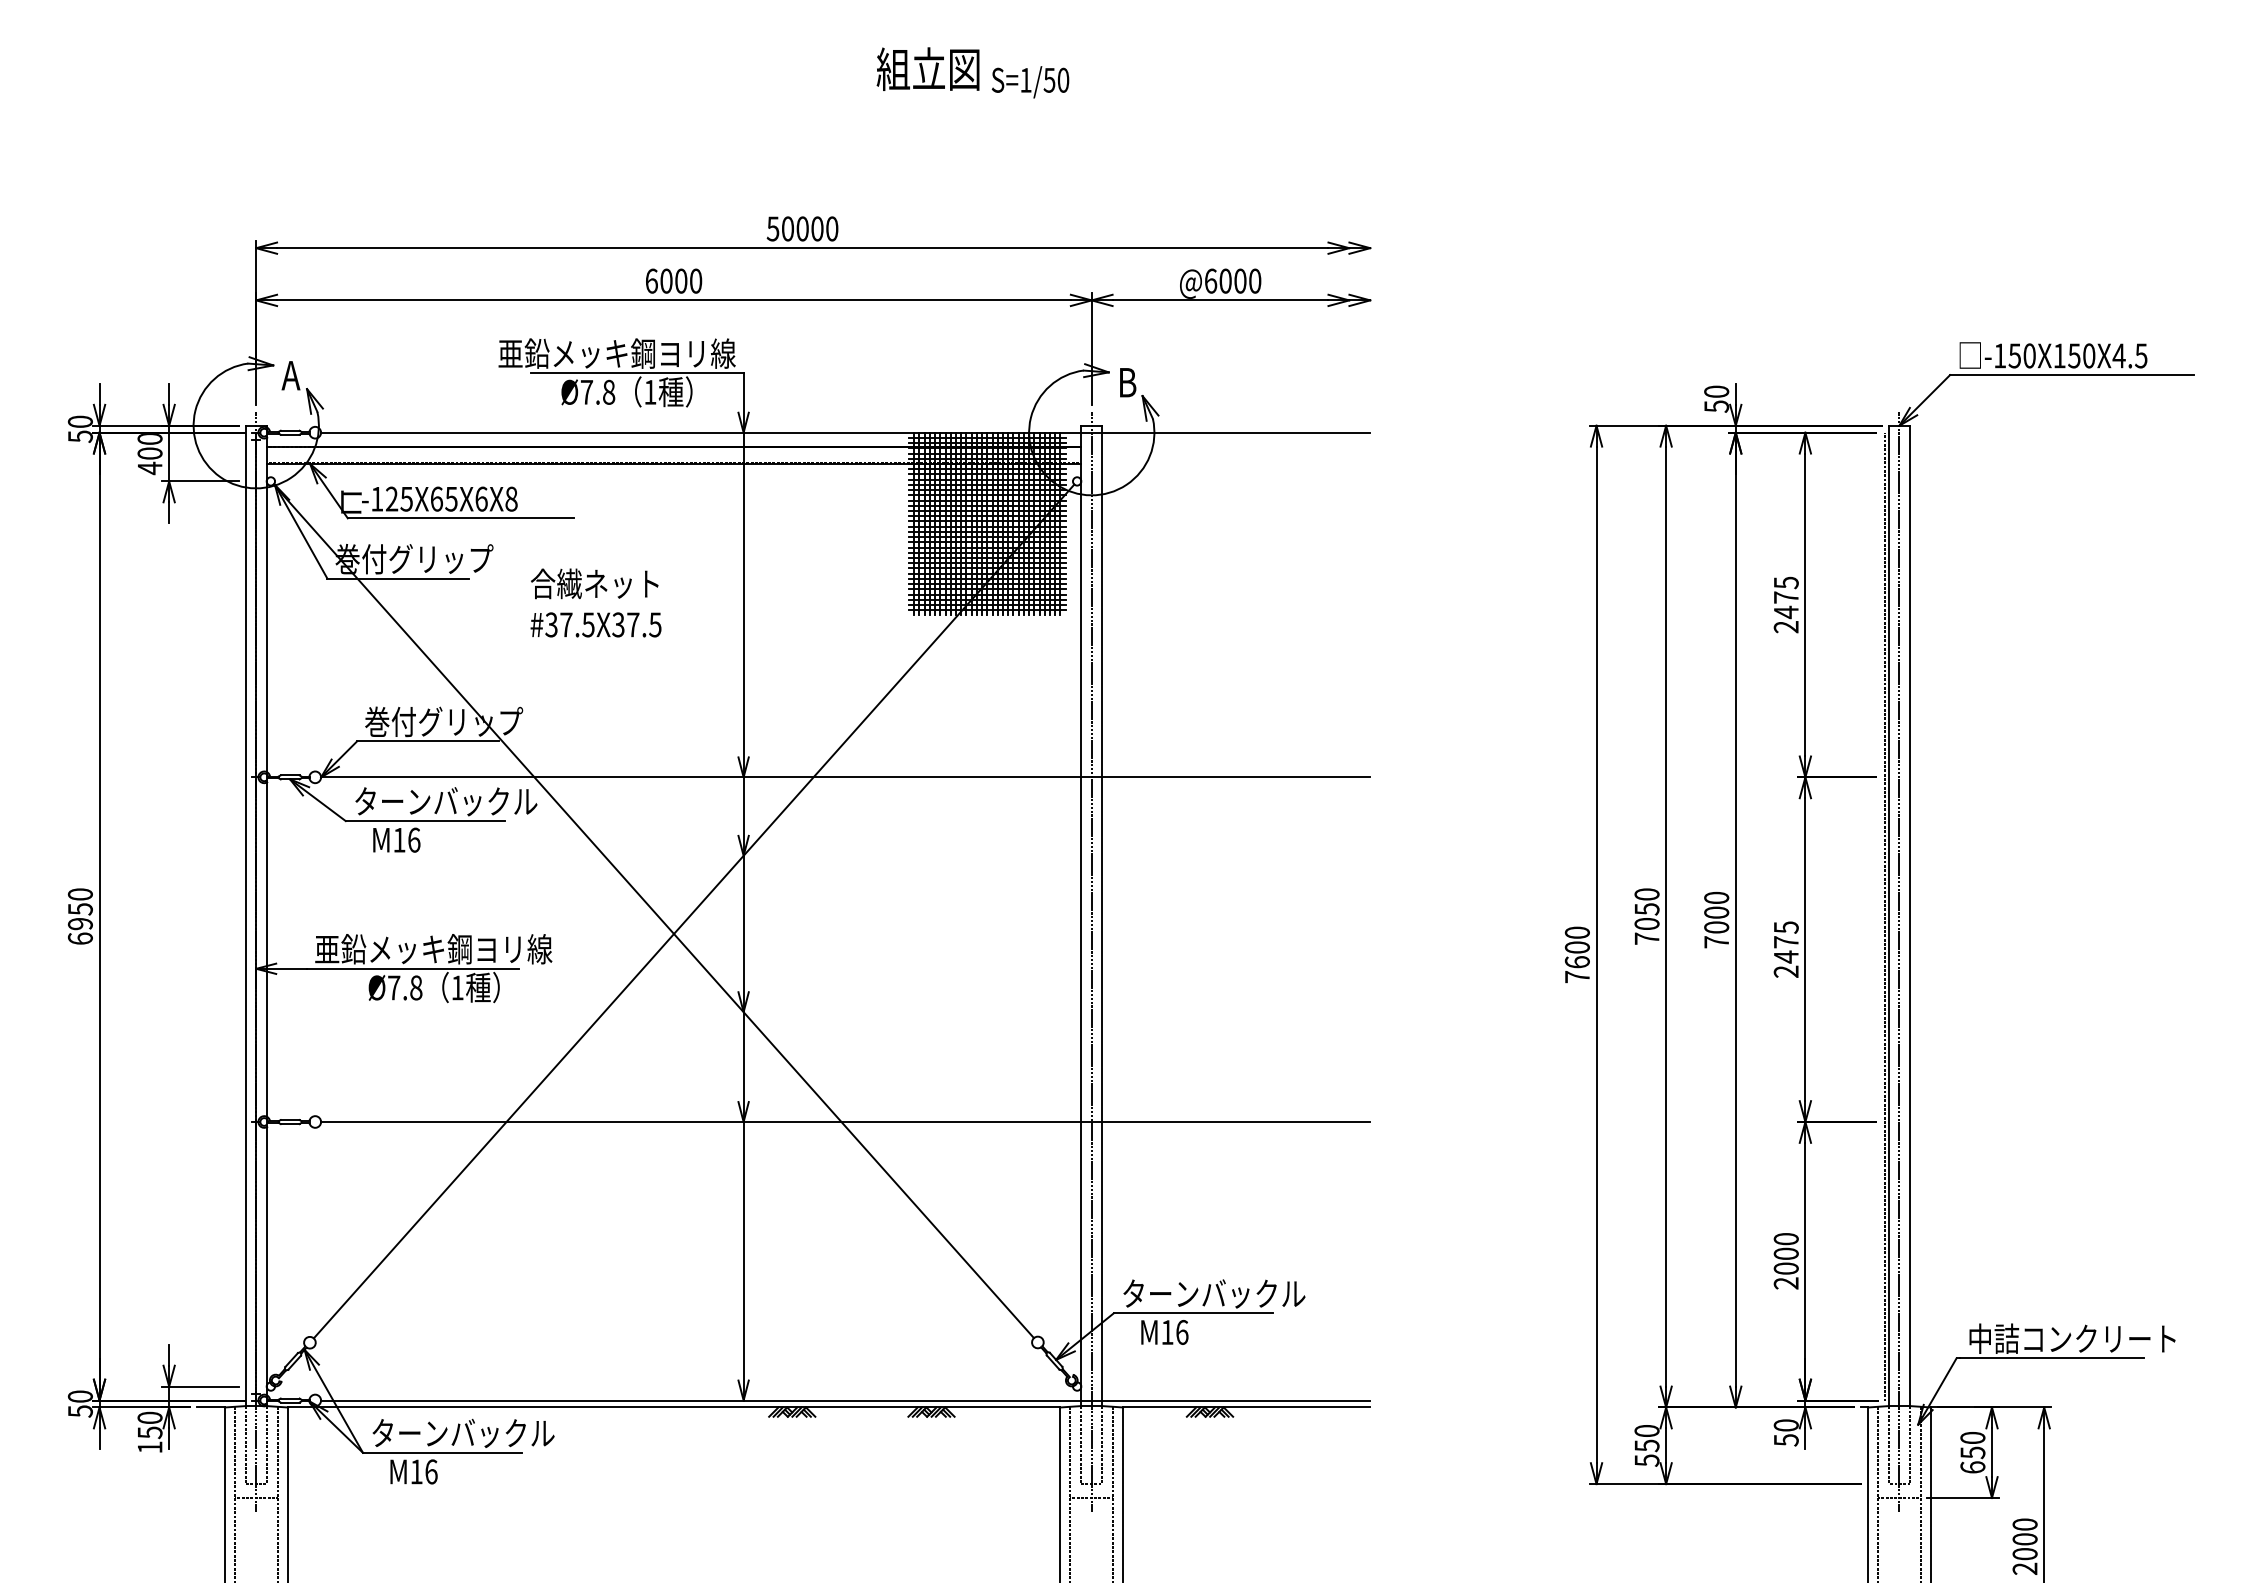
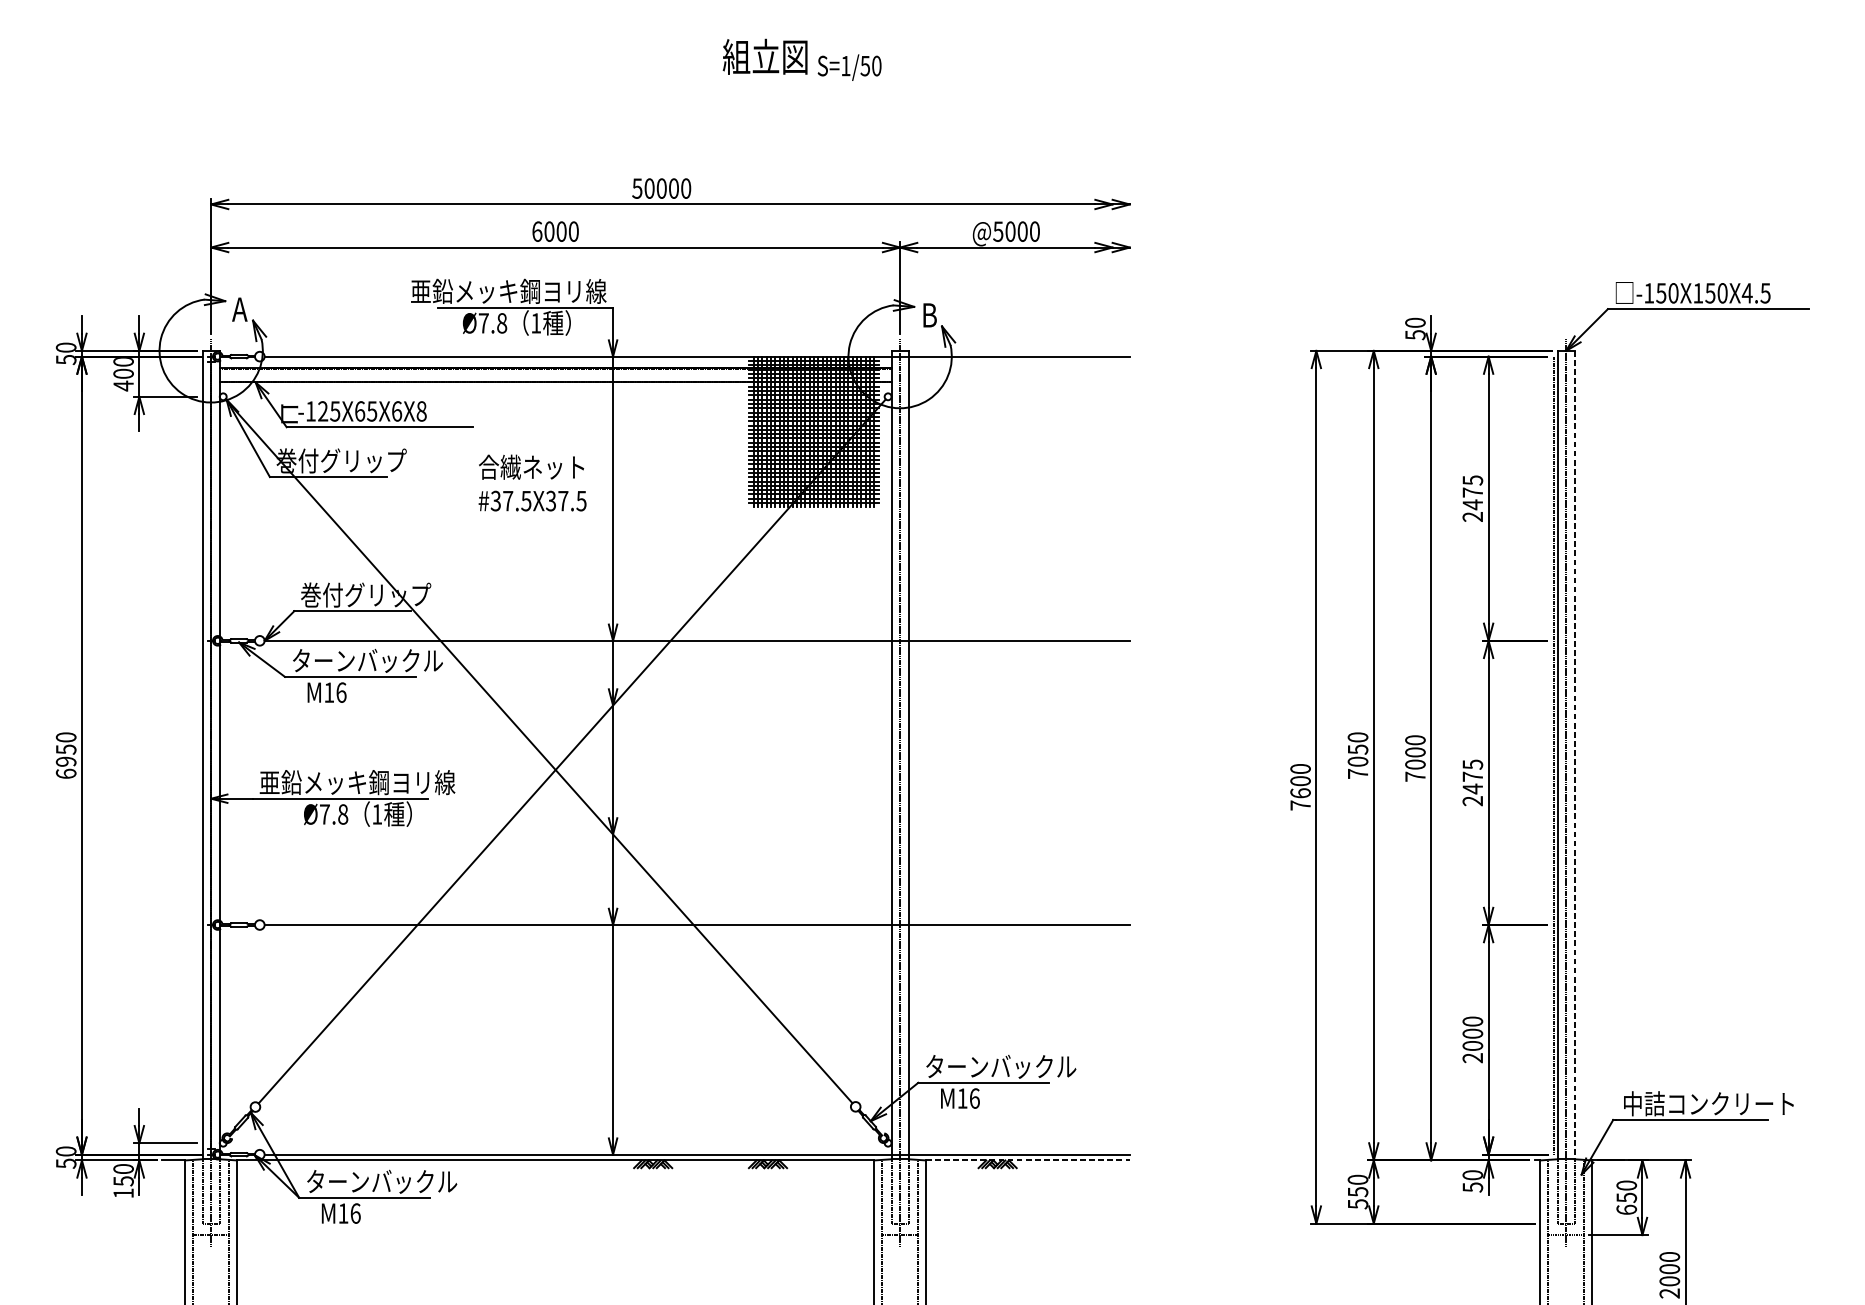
text: (1210, 280) -> (998, 231), @6000 -> @5000
text: (595, 602) -> (532, 482), moved
line: (1909, 916) -> (1574, 755), solid -> dashed
line: (1246, 1407) -> (1027, 1160), solid -> dashed

